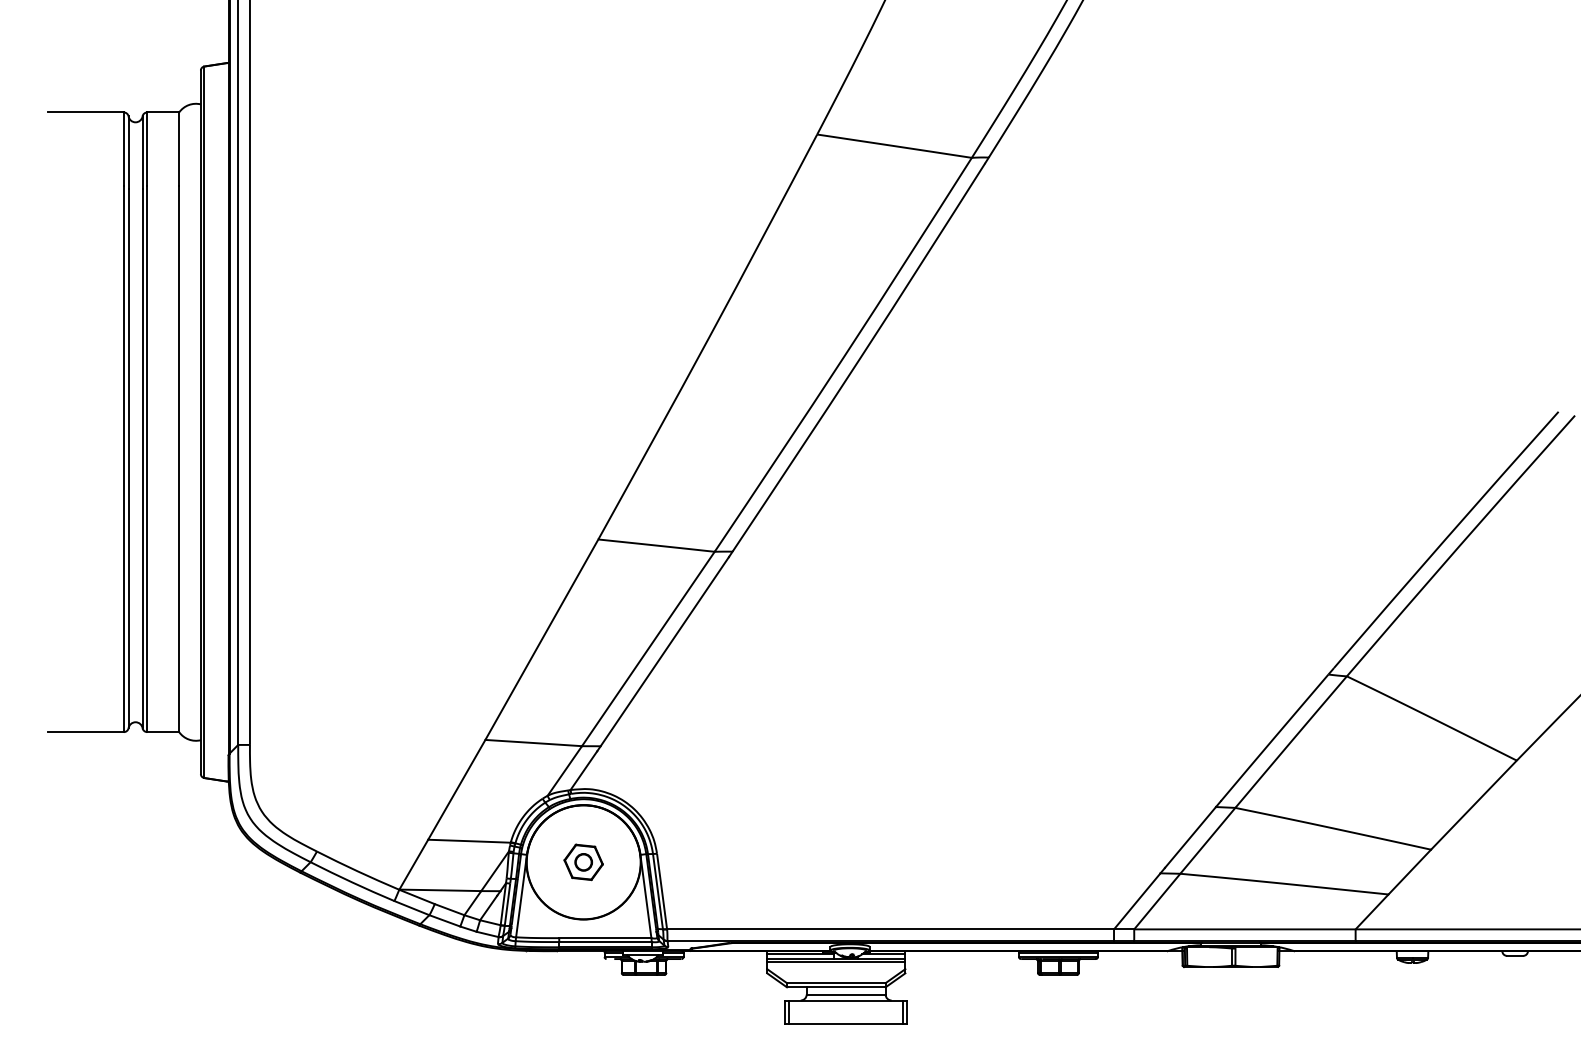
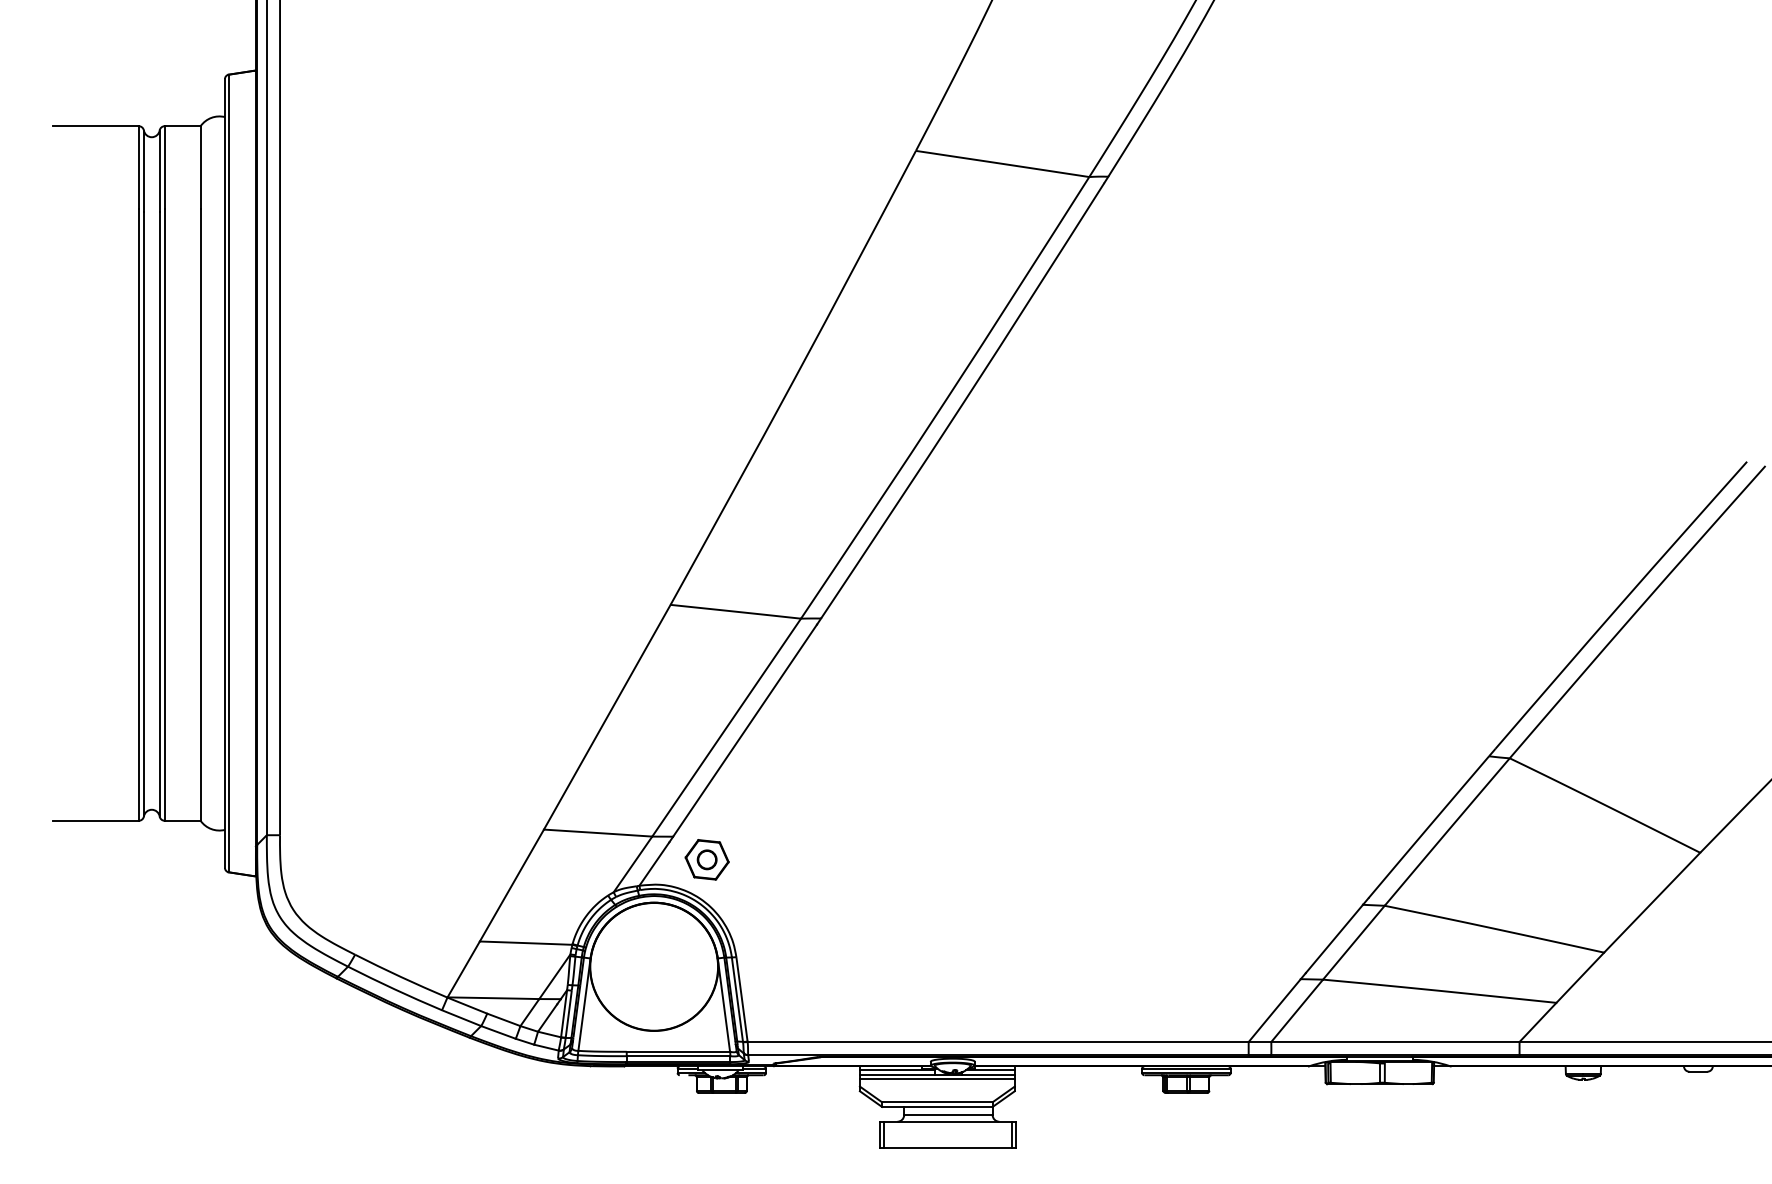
part: (583, 862) -> (706, 859), moved

